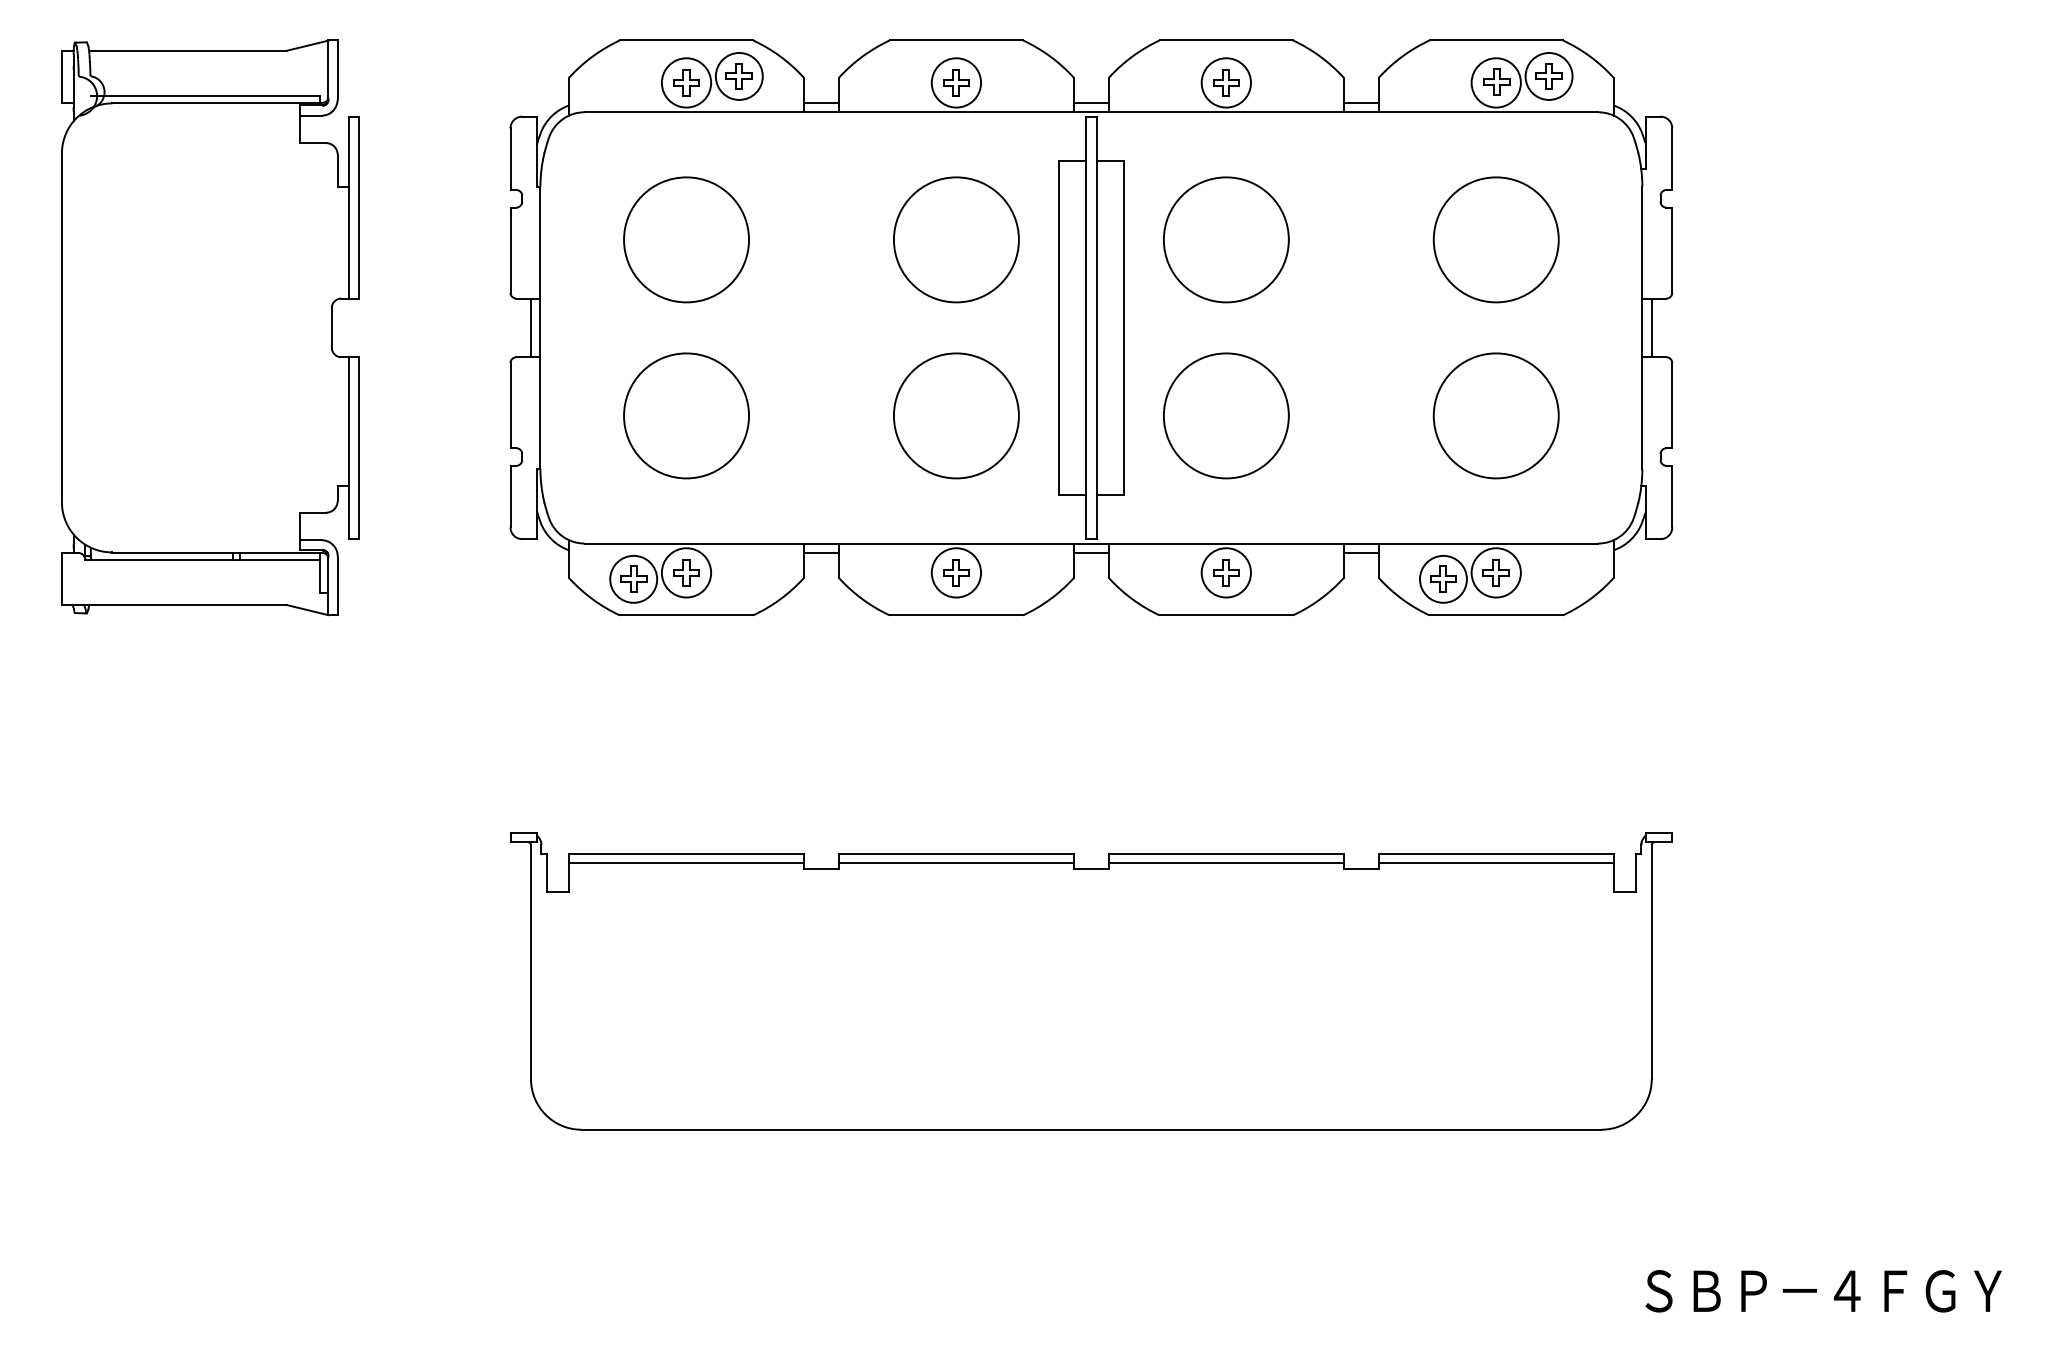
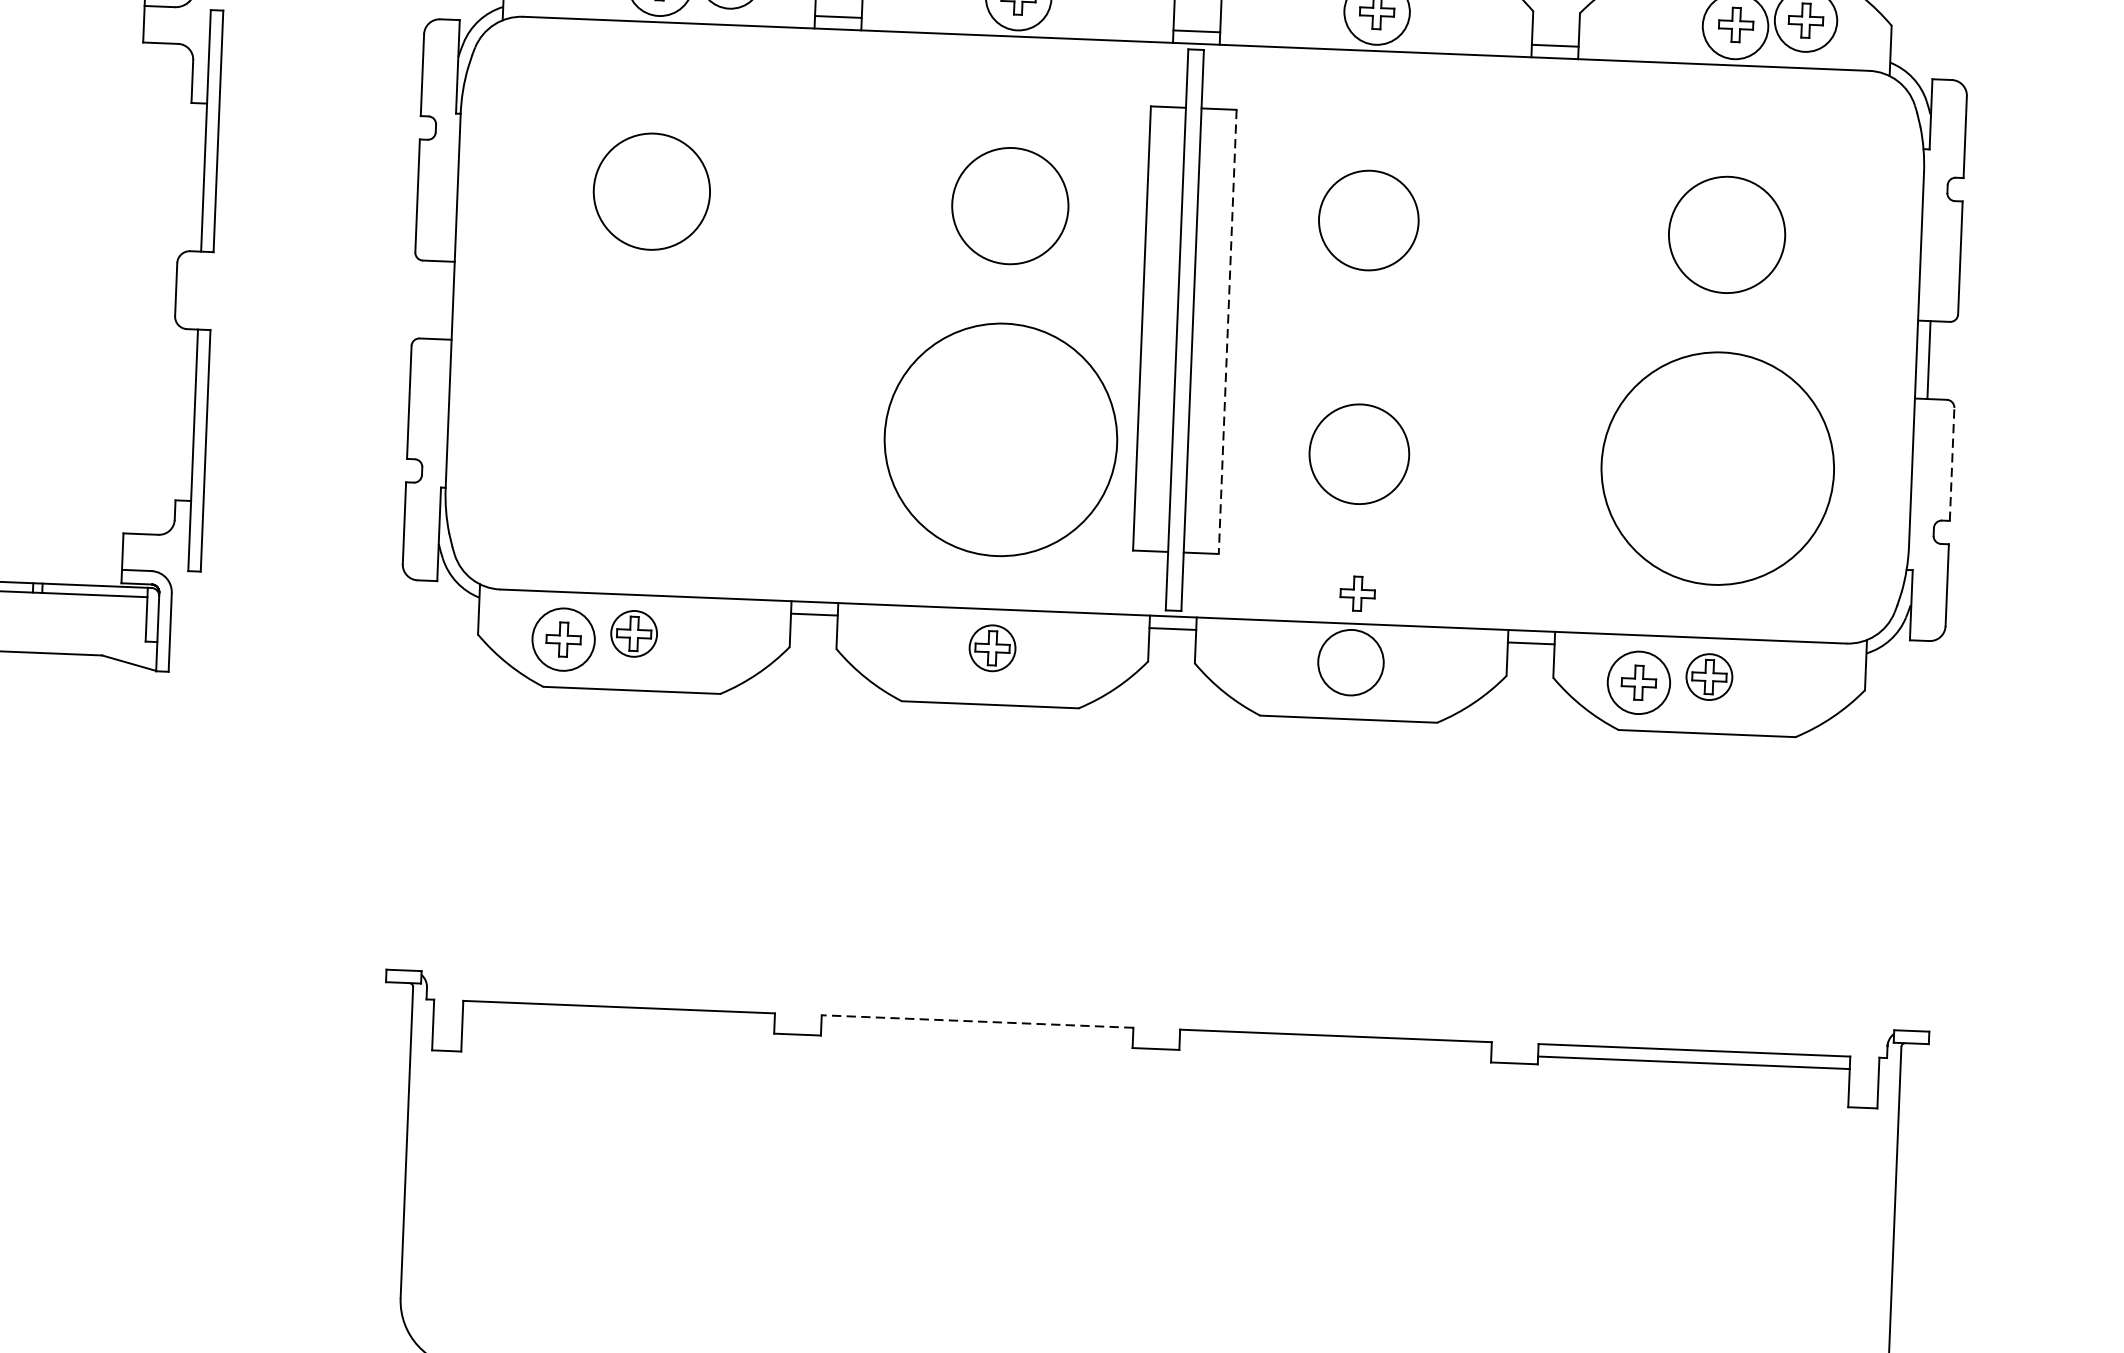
circle: (686, 239) -> (651, 191), size x0.7
circle: (955, 239) -> (1009, 205), size x0.7
circle: (1226, 239) -> (1368, 219), size x0.6
circle: (1495, 239) -> (1726, 234), size x0.7
line: (531, 327) -> (441, 299), removed
line: (1123, 328) -> (1227, 332), solid -> dashed
line: (1672, 405) -> (1952, 464), solid -> dashed
circle: (686, 415) -> (642, 424), removed
circle: (955, 415) -> (999, 439), size x1.4
circle: (1225, 415) -> (1358, 453), size x0.6
circle: (1495, 415) -> (1716, 468), size x1.4
circle: (686, 572) -> (634, 633), size x0.7
circle: (956, 572) -> (992, 647), size x0.7
part: (1226, 572) -> (1357, 593), moved
circle: (1495, 572) -> (1708, 676), size x0.7
line: (955, 853) -> (976, 1020), solid -> dashed
line: (686, 863) -> (618, 1019), removed
line: (956, 863) -> (977, 1034), removed
line: (1226, 863) -> (1335, 1048), removed

